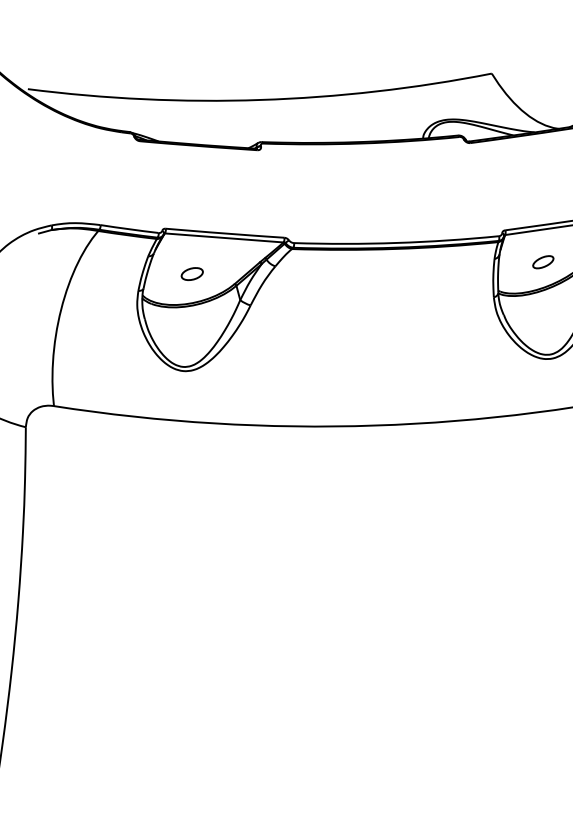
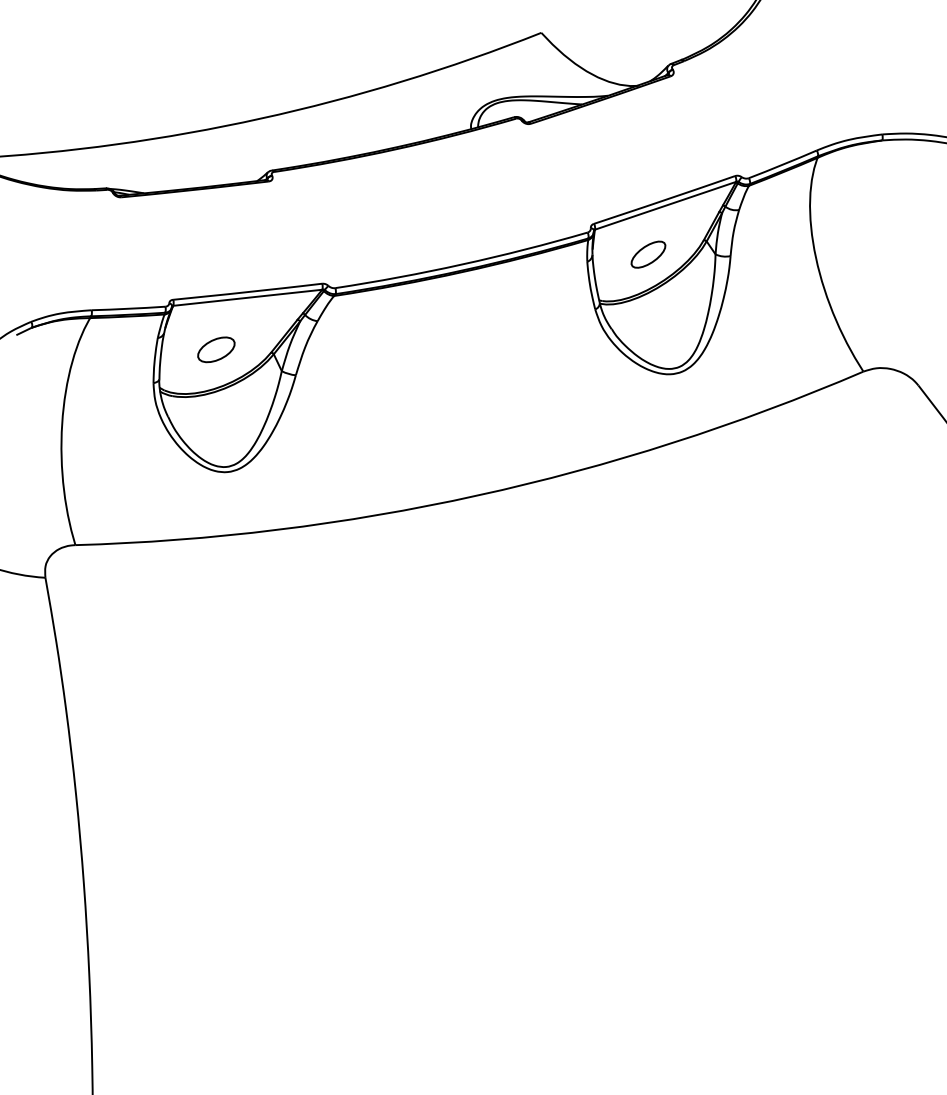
part: (543, 262) -> (648, 254), size x1.43
part: (192, 273) -> (216, 349), size x1.43

